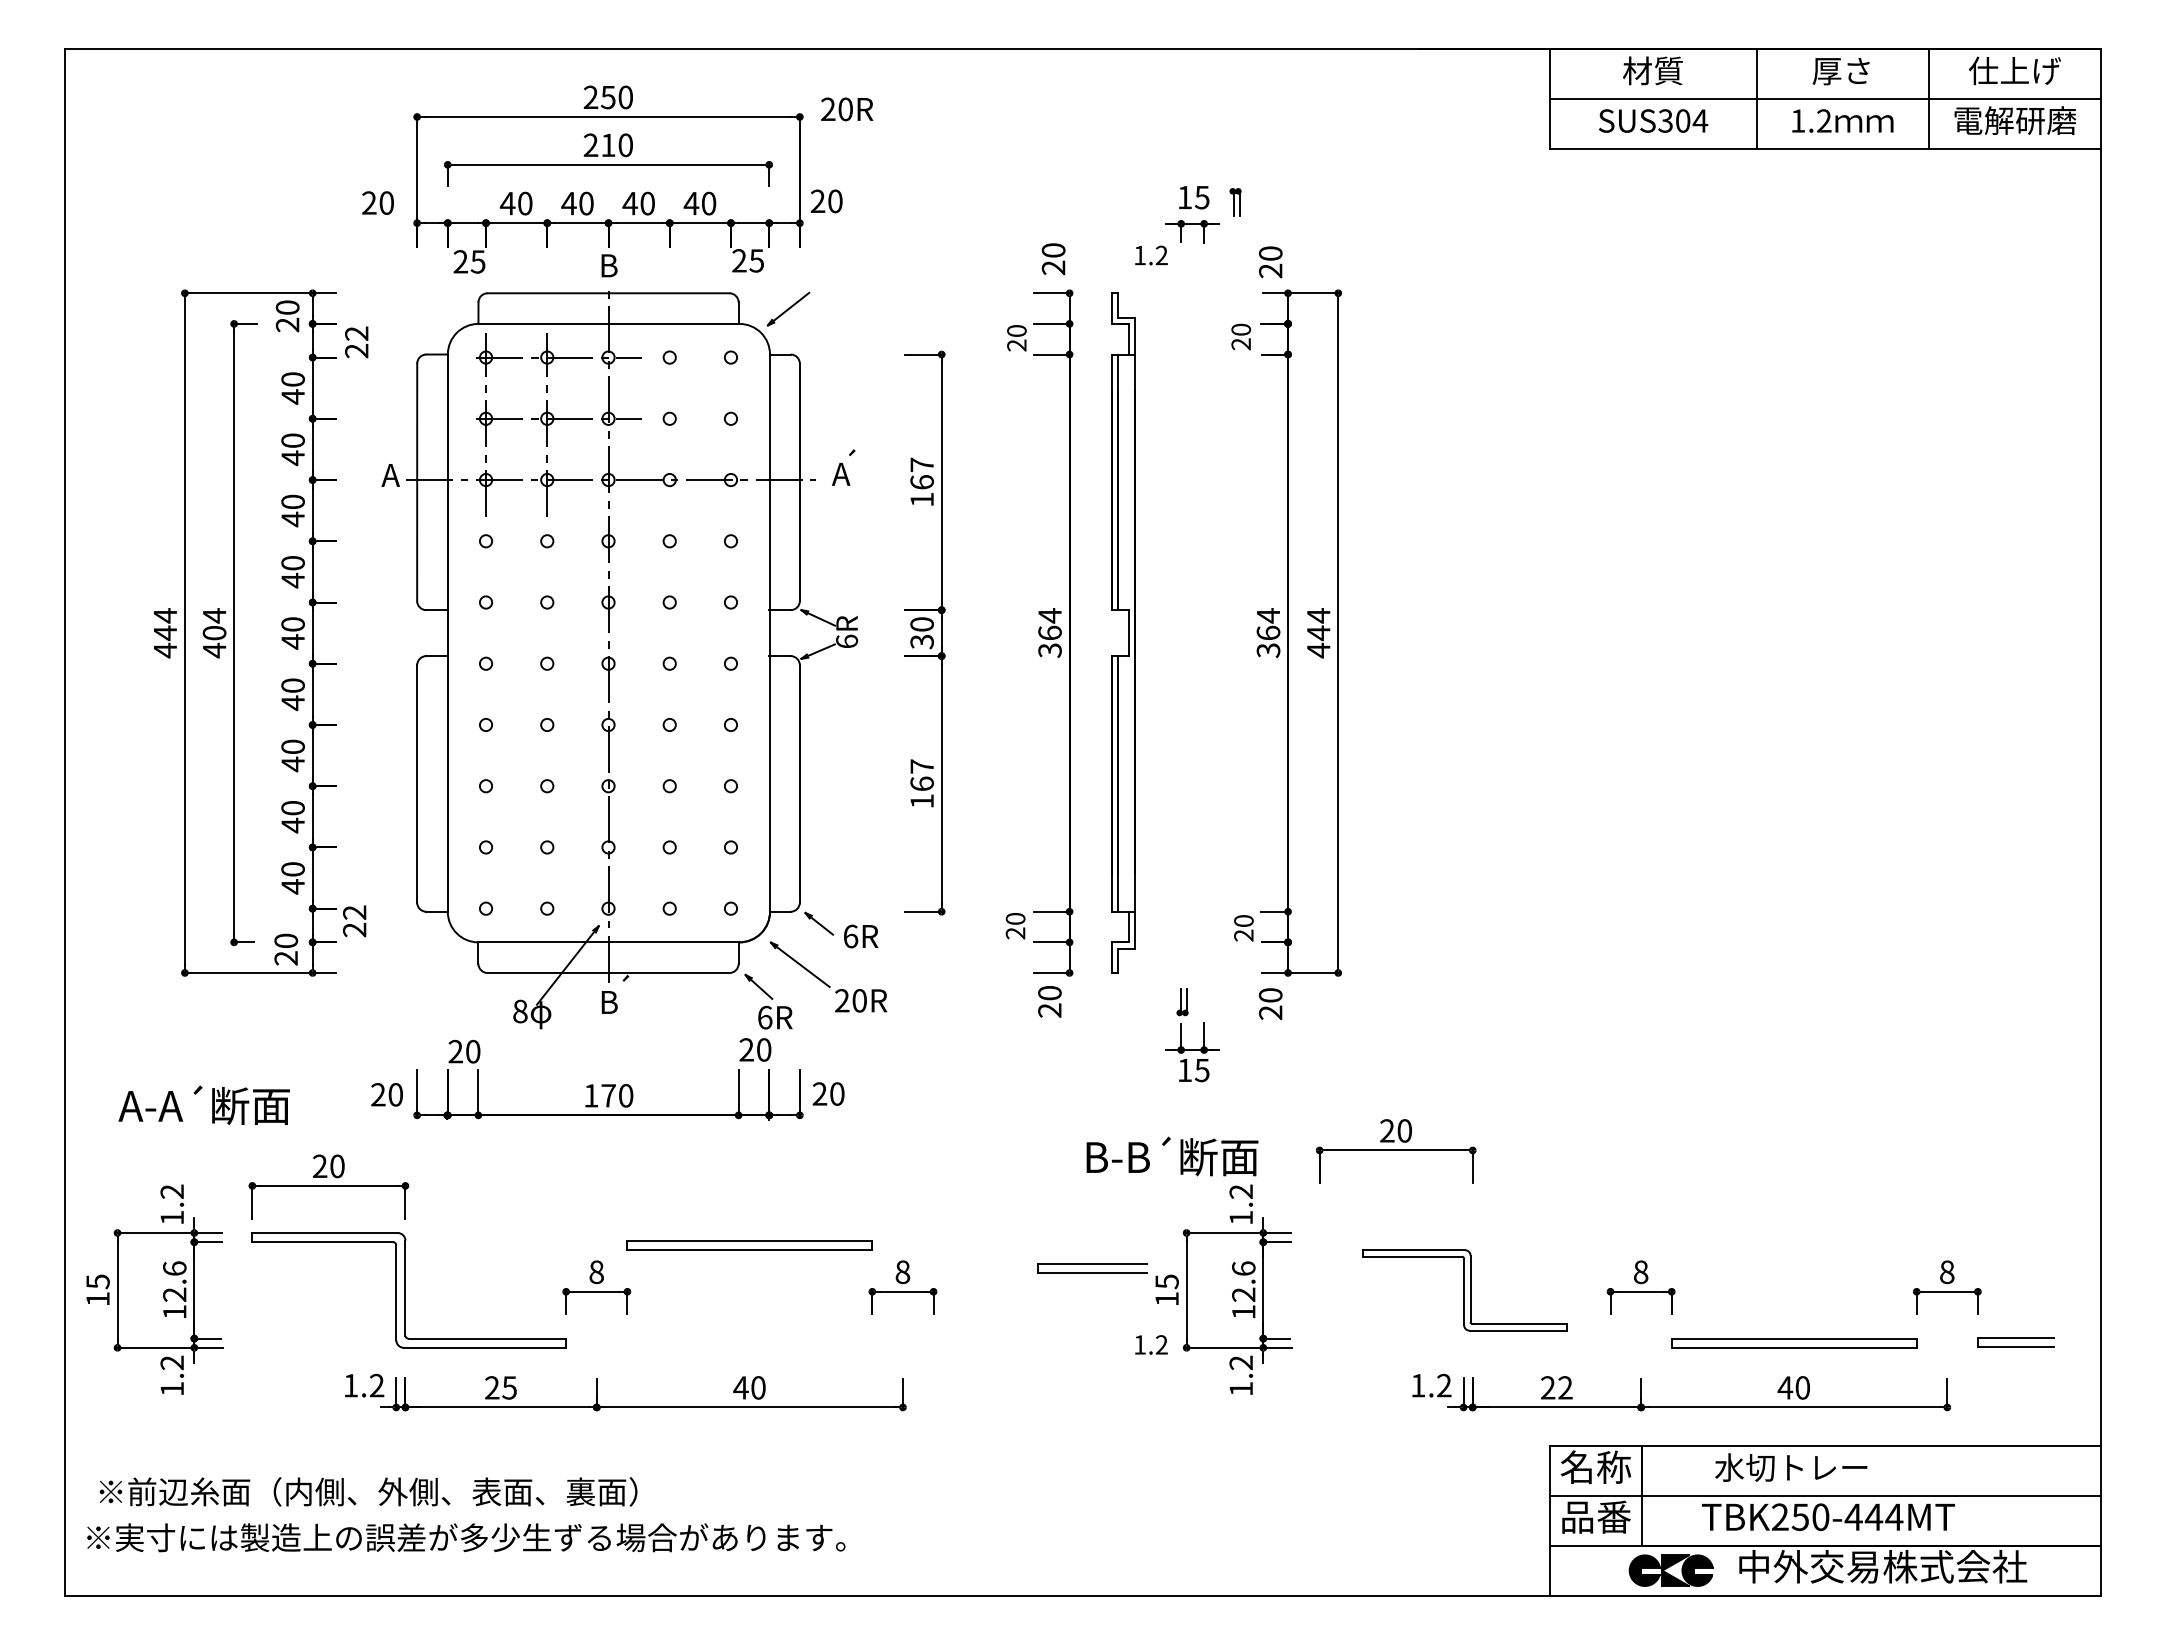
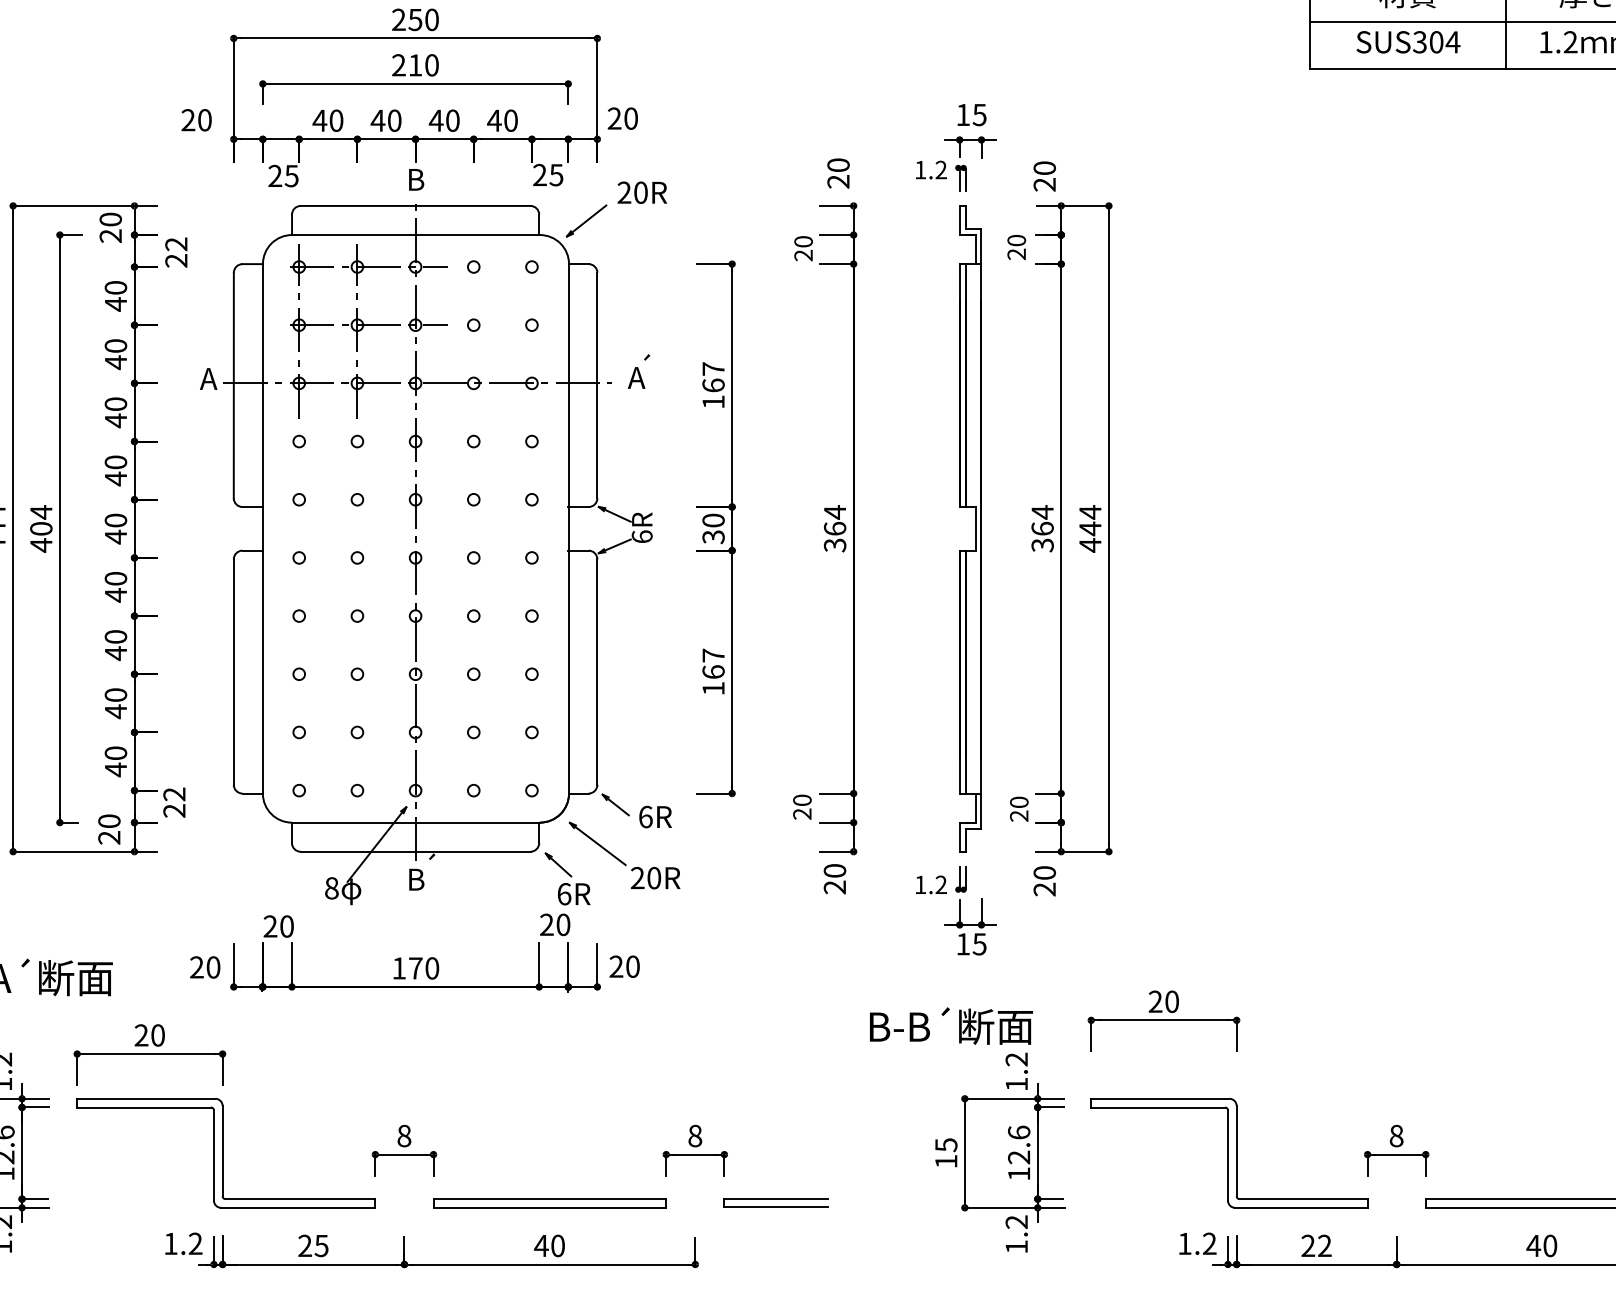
text: (847, 109) -> (642, 192), moved
part: (1235, 202) -> (960, 178), moved
part: (1123, 632) -> (970, 528), moved
part: (749, 1245) -> (549, 1203), moved
part: (1092, 1268) -> (776, 1202), moved
part: (1465, 1290) -> (1229, 1153), size x1.43
text: (1151, 1344) -> (931, 884), moved

